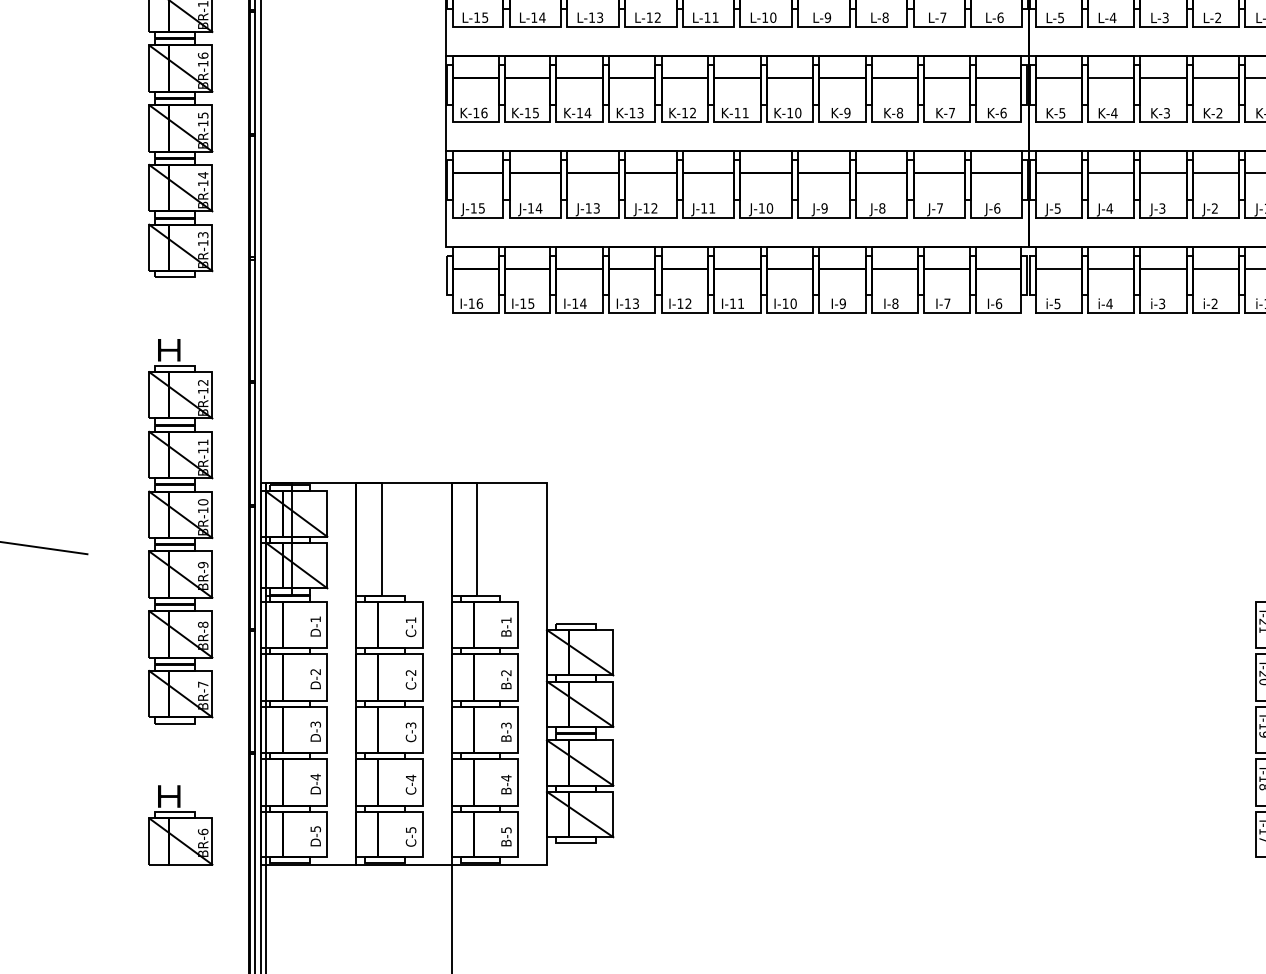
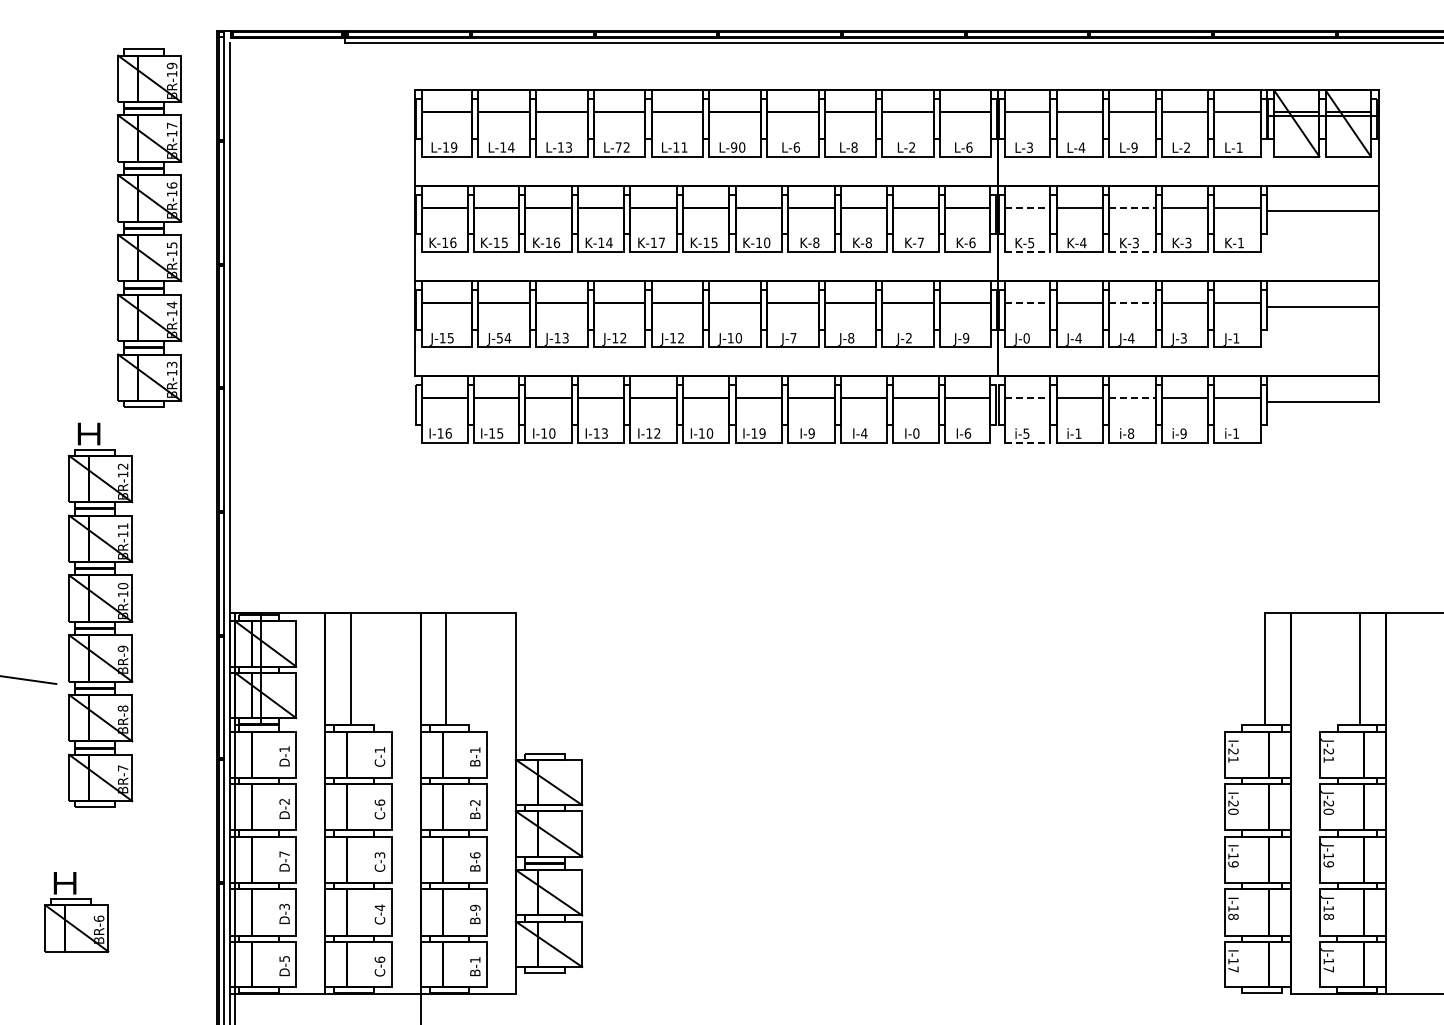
text: (1060, 16) -> (1029, 146), L-5 -> L-3
text: (485, 17) -> (454, 147), L-15 -> L-19
text: (649, 17) -> (618, 147), L-12 -> L-72
text: (765, 17) -> (734, 147), L-10 -> L-90
text: (827, 17) -> (796, 147), L-9 -> L-6
text: (943, 17) -> (912, 147), L-7 -> L-2
text: (1165, 17) -> (1134, 147), L-3 -> L-9
line: (1058, 77) -> (1027, 207), solid -> dashed
line: (1163, 77) -> (1132, 207), solid -> dashed
text: (587, 112) -> (556, 242), K-14 -> K-16
text: (640, 112) -> (609, 242), K-13 -> K-14
text: (692, 112) -> (661, 242), K-12 -> K-17
text: (745, 112) -> (714, 242), K-11 -> K-15
text: (847, 112) -> (816, 242), K-9 -> K-8
text: (1219, 113) -> (1188, 243), K-2 -> K-3
line: (1058, 122) -> (1027, 252), solid -> dashed
line: (1163, 122) -> (1132, 252), solid -> dashed
line: (1058, 173) -> (1027, 303), solid -> dashed
line: (1163, 173) -> (1132, 303), solid -> dashed
text: (711, 207) -> (680, 337), J-11 -> J-12
text: (530, 208) -> (499, 338), J-14 -> J-54
text: (824, 208) -> (793, 338), J-9 -> J-7
text: (939, 208) -> (908, 338), J-7 -> J-2
text: (997, 208) -> (966, 338), J-6 -> J-9
text: (1057, 208) -> (1026, 338), J-5 -> J-0
text: (1161, 208) -> (1130, 338), J-3 -> J-4
text: (1214, 208) -> (1183, 338), J-2 -> J-3
line: (1058, 268) -> (1027, 398), solid -> dashed
line: (1163, 268) -> (1132, 398), solid -> dashed
text: (583, 303) -> (552, 433), I-14 -> I-10
text: (740, 303) -> (709, 433), I-11 -> I-10
text: (793, 303) -> (762, 433), I-10 -> I-19
text: (895, 303) -> (864, 433), I-8 -> I-4
text: (947, 303) -> (916, 433), I-7 -> I-0
text: (1109, 303) -> (1078, 433), i-4 -> i-1
text: (1162, 303) -> (1131, 433), i-3 -> i-8
text: (1214, 303) -> (1183, 433), i-2 -> i-9
line: (1058, 312) -> (1027, 442), solid -> dashed
part: (180, 530) -> (100, 614), moved
text: (410, 672) -> (379, 802), C-2 -> C-6
text: (315, 724) -> (284, 854), D-3 -> D-7
text: (506, 725) -> (475, 855), B-3 -> B-6
text: (315, 776) -> (284, 906), D-4 -> D-3
text: (506, 777) -> (475, 907), B-4 -> B-9
part: (180, 825) -> (76, 912), moved
text: (410, 829) -> (379, 959), C-5 -> C-6
text: (506, 829) -> (475, 959), B-5 -> B-1

